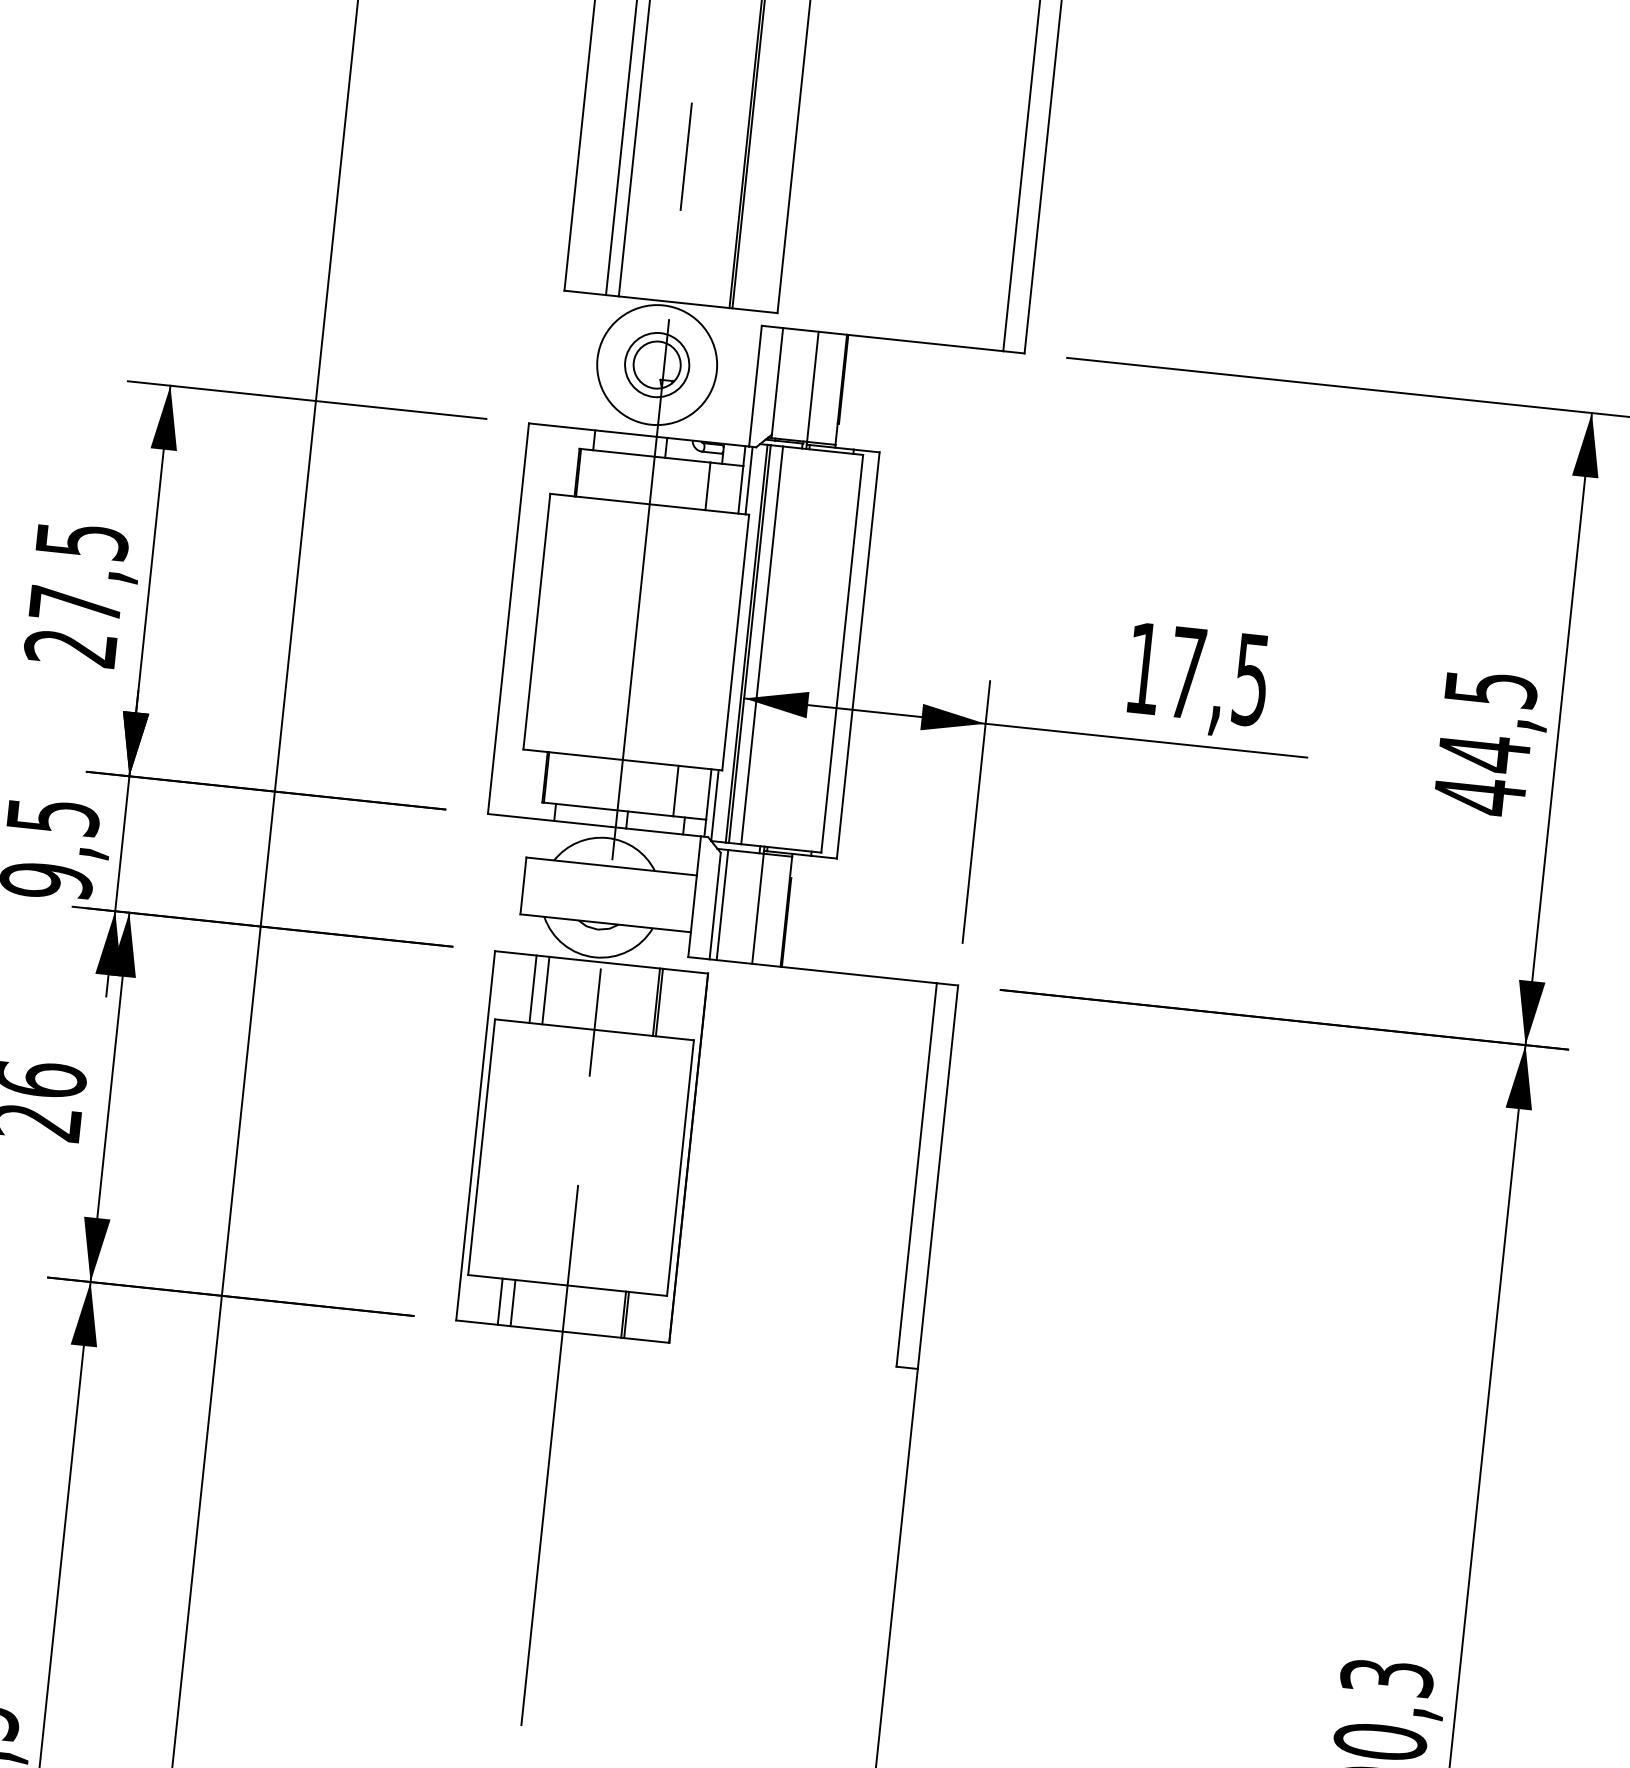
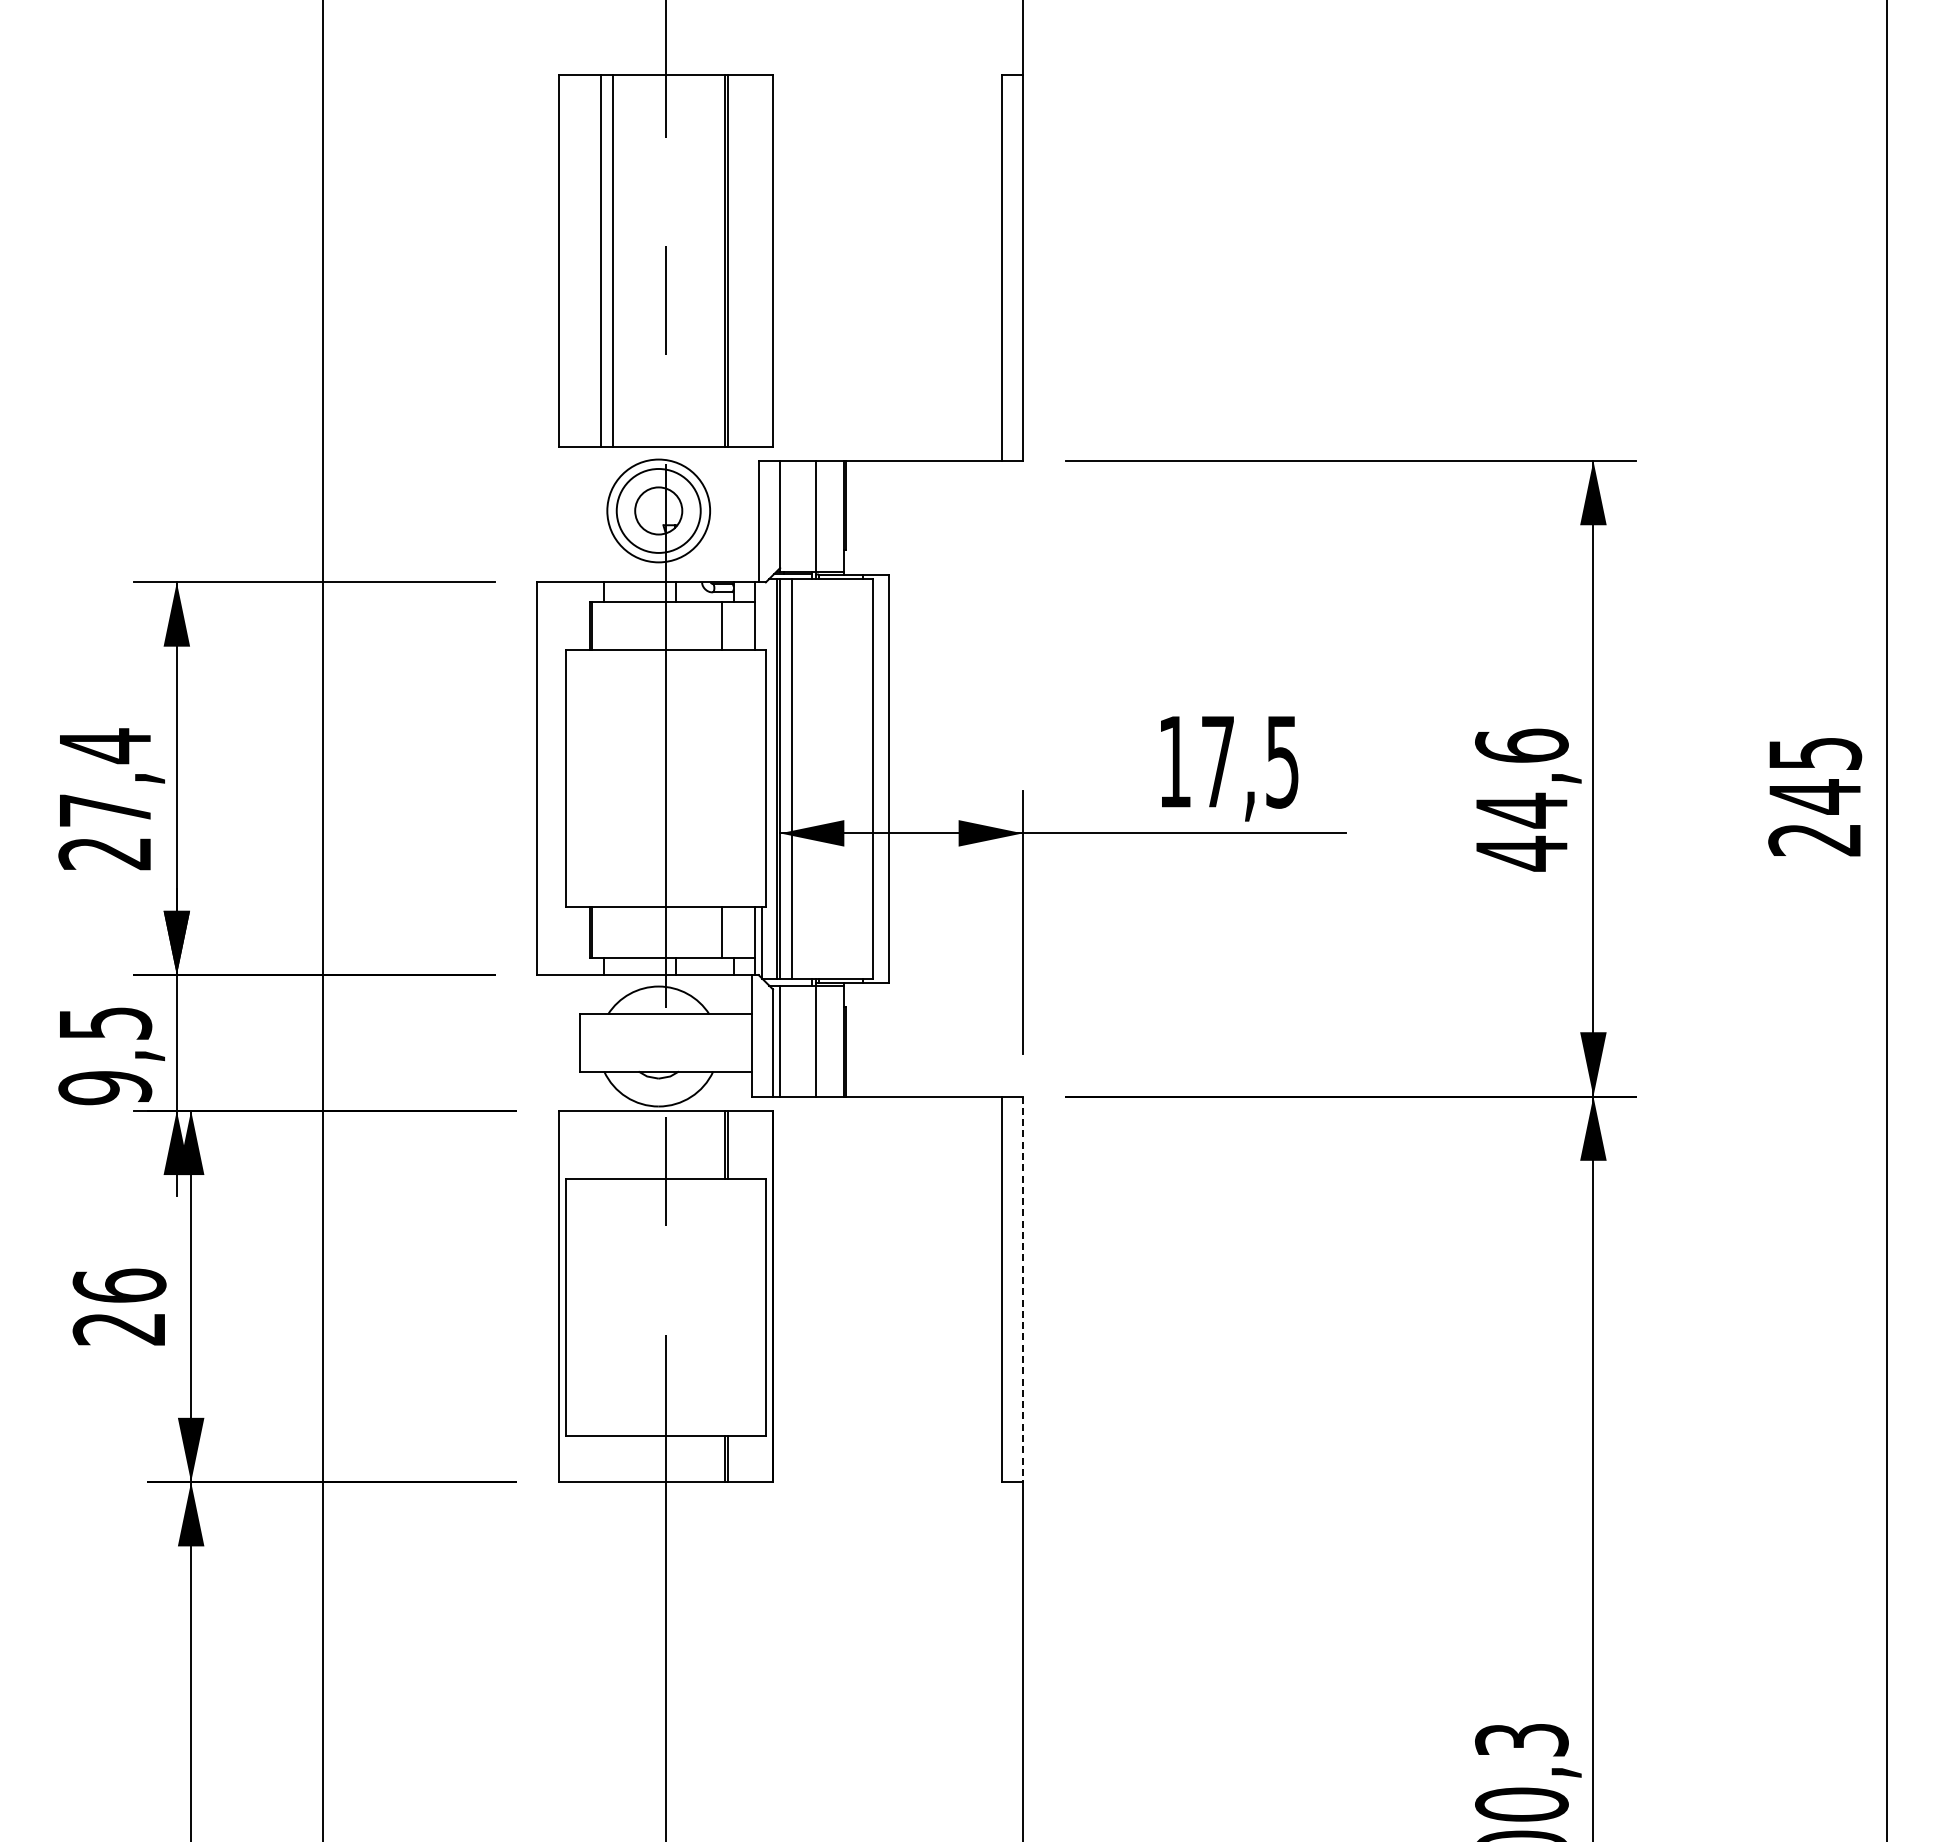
circle: (656, 364) -> (658, 510), size x0.7
circle: (656, 364) -> (658, 510), size x1.6
line: (749, 480) -> (762, 616), removed
text: (83, 541) -> (106, 746), 27,5 -> 27,4
text: (1490, 688) -> (1521, 745), 44,5 -> 44,6
line: (533, 989) -> (600, 1144), removed
line: (545, 990) -> (613, 1144), removed
line: (937, 1177) -> (1022, 1289), solid -> dashed
line: (500, 1301) -> (600, 1458), removed
line: (513, 1302) -> (613, 1458), removed

